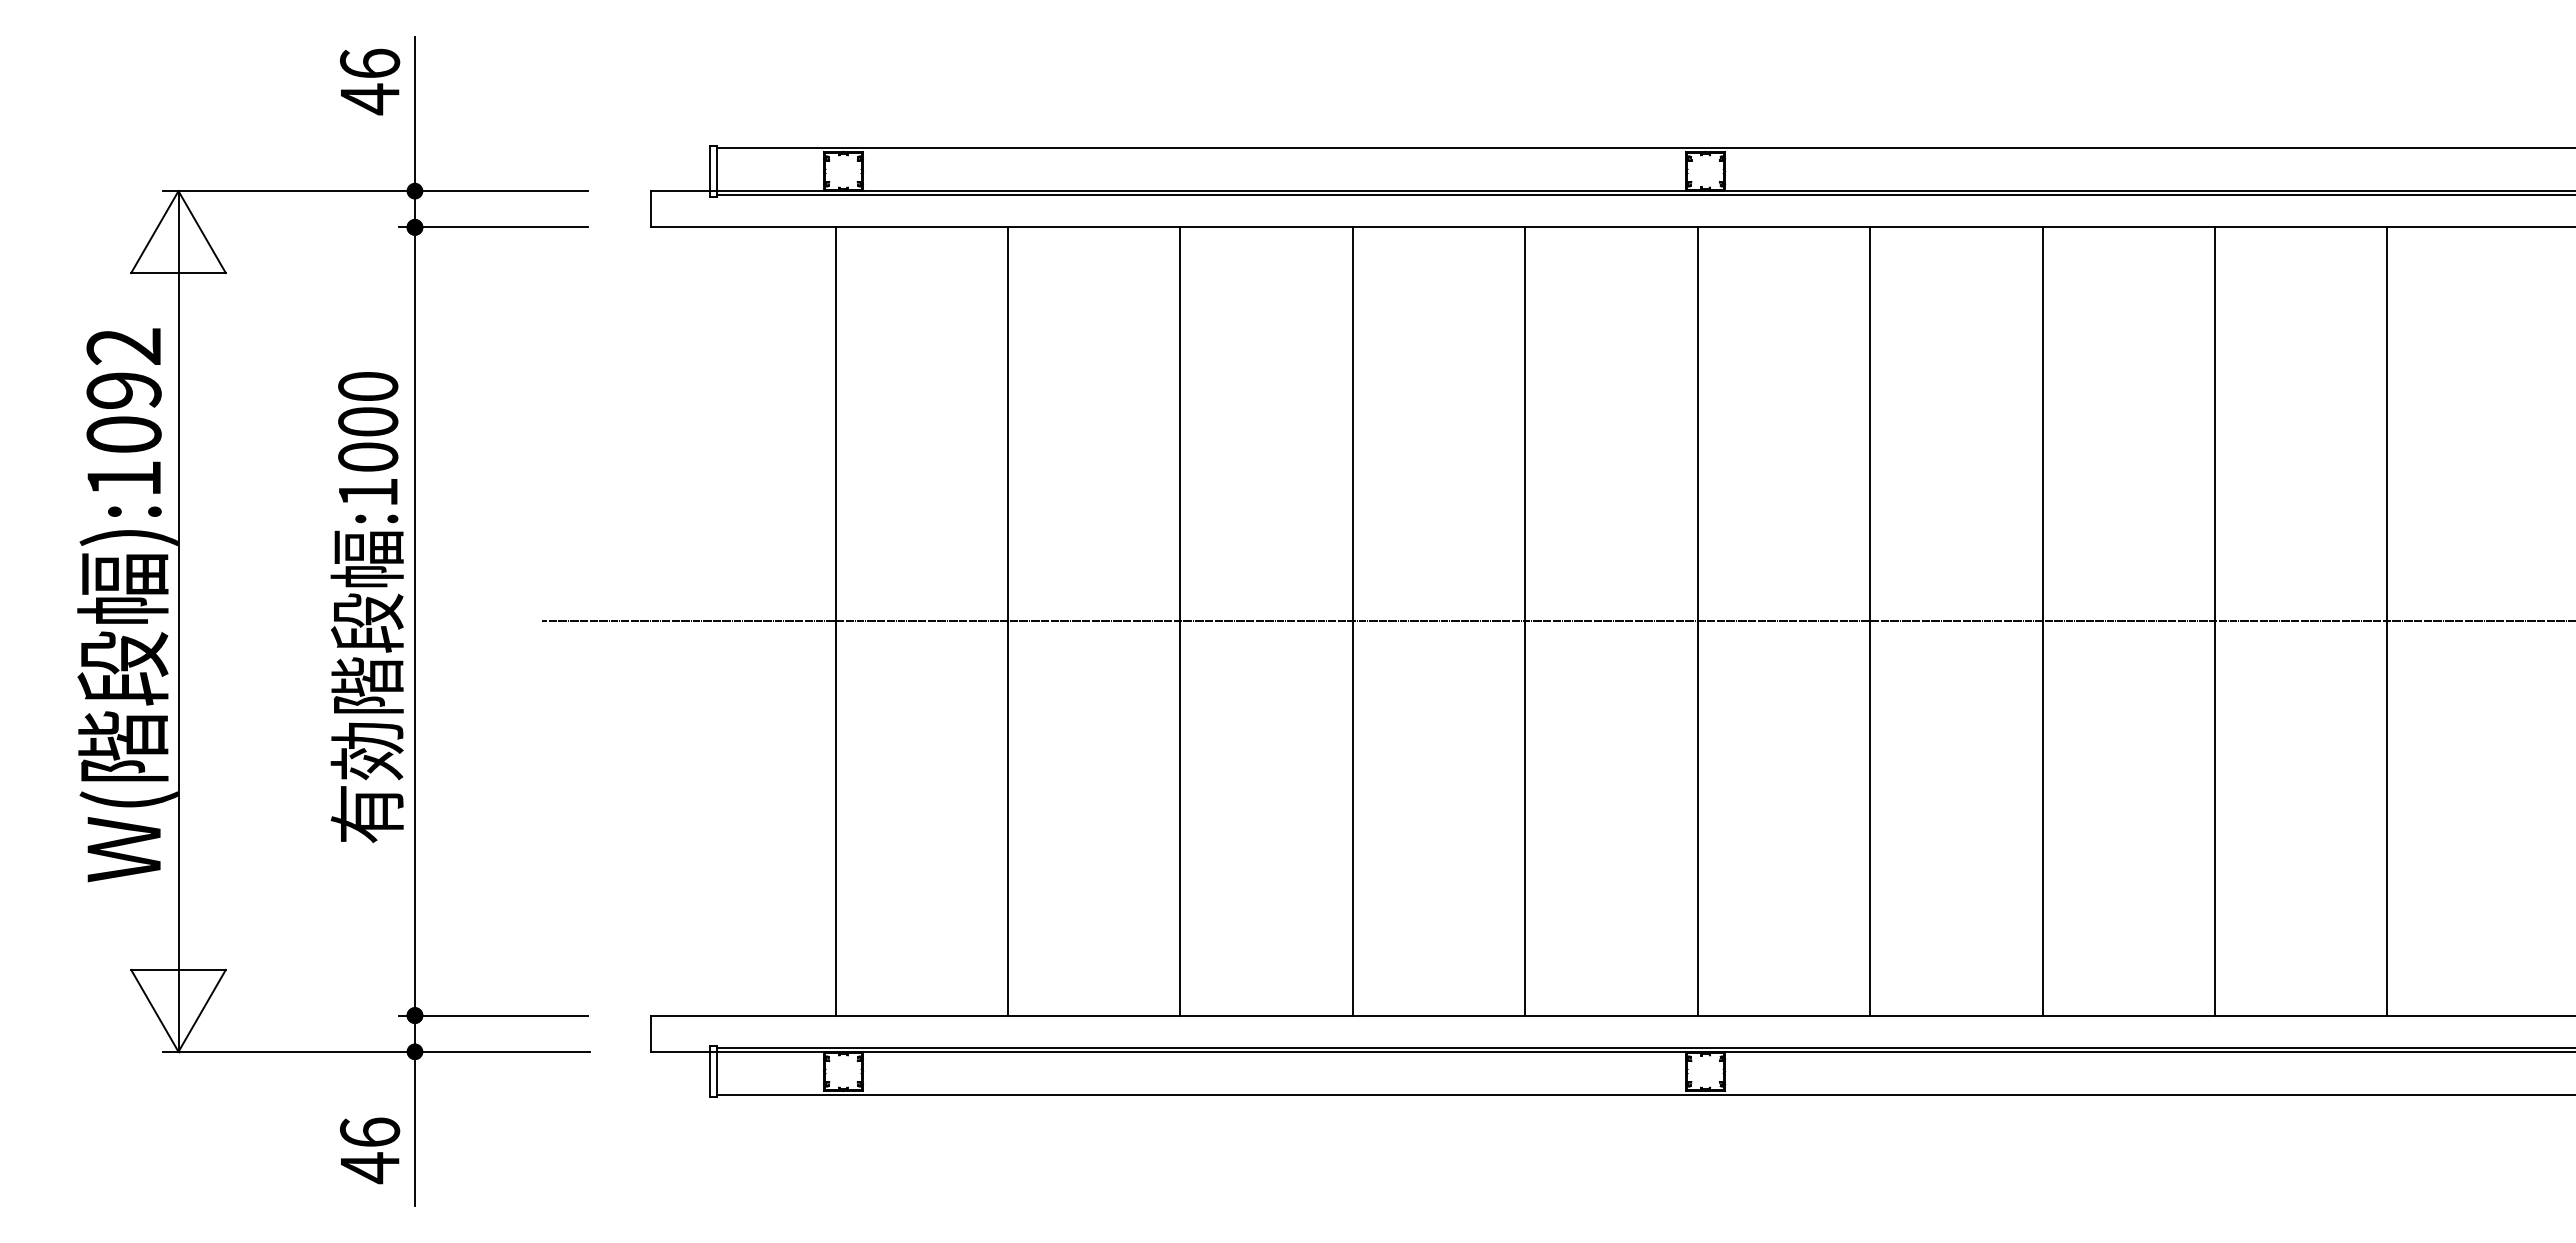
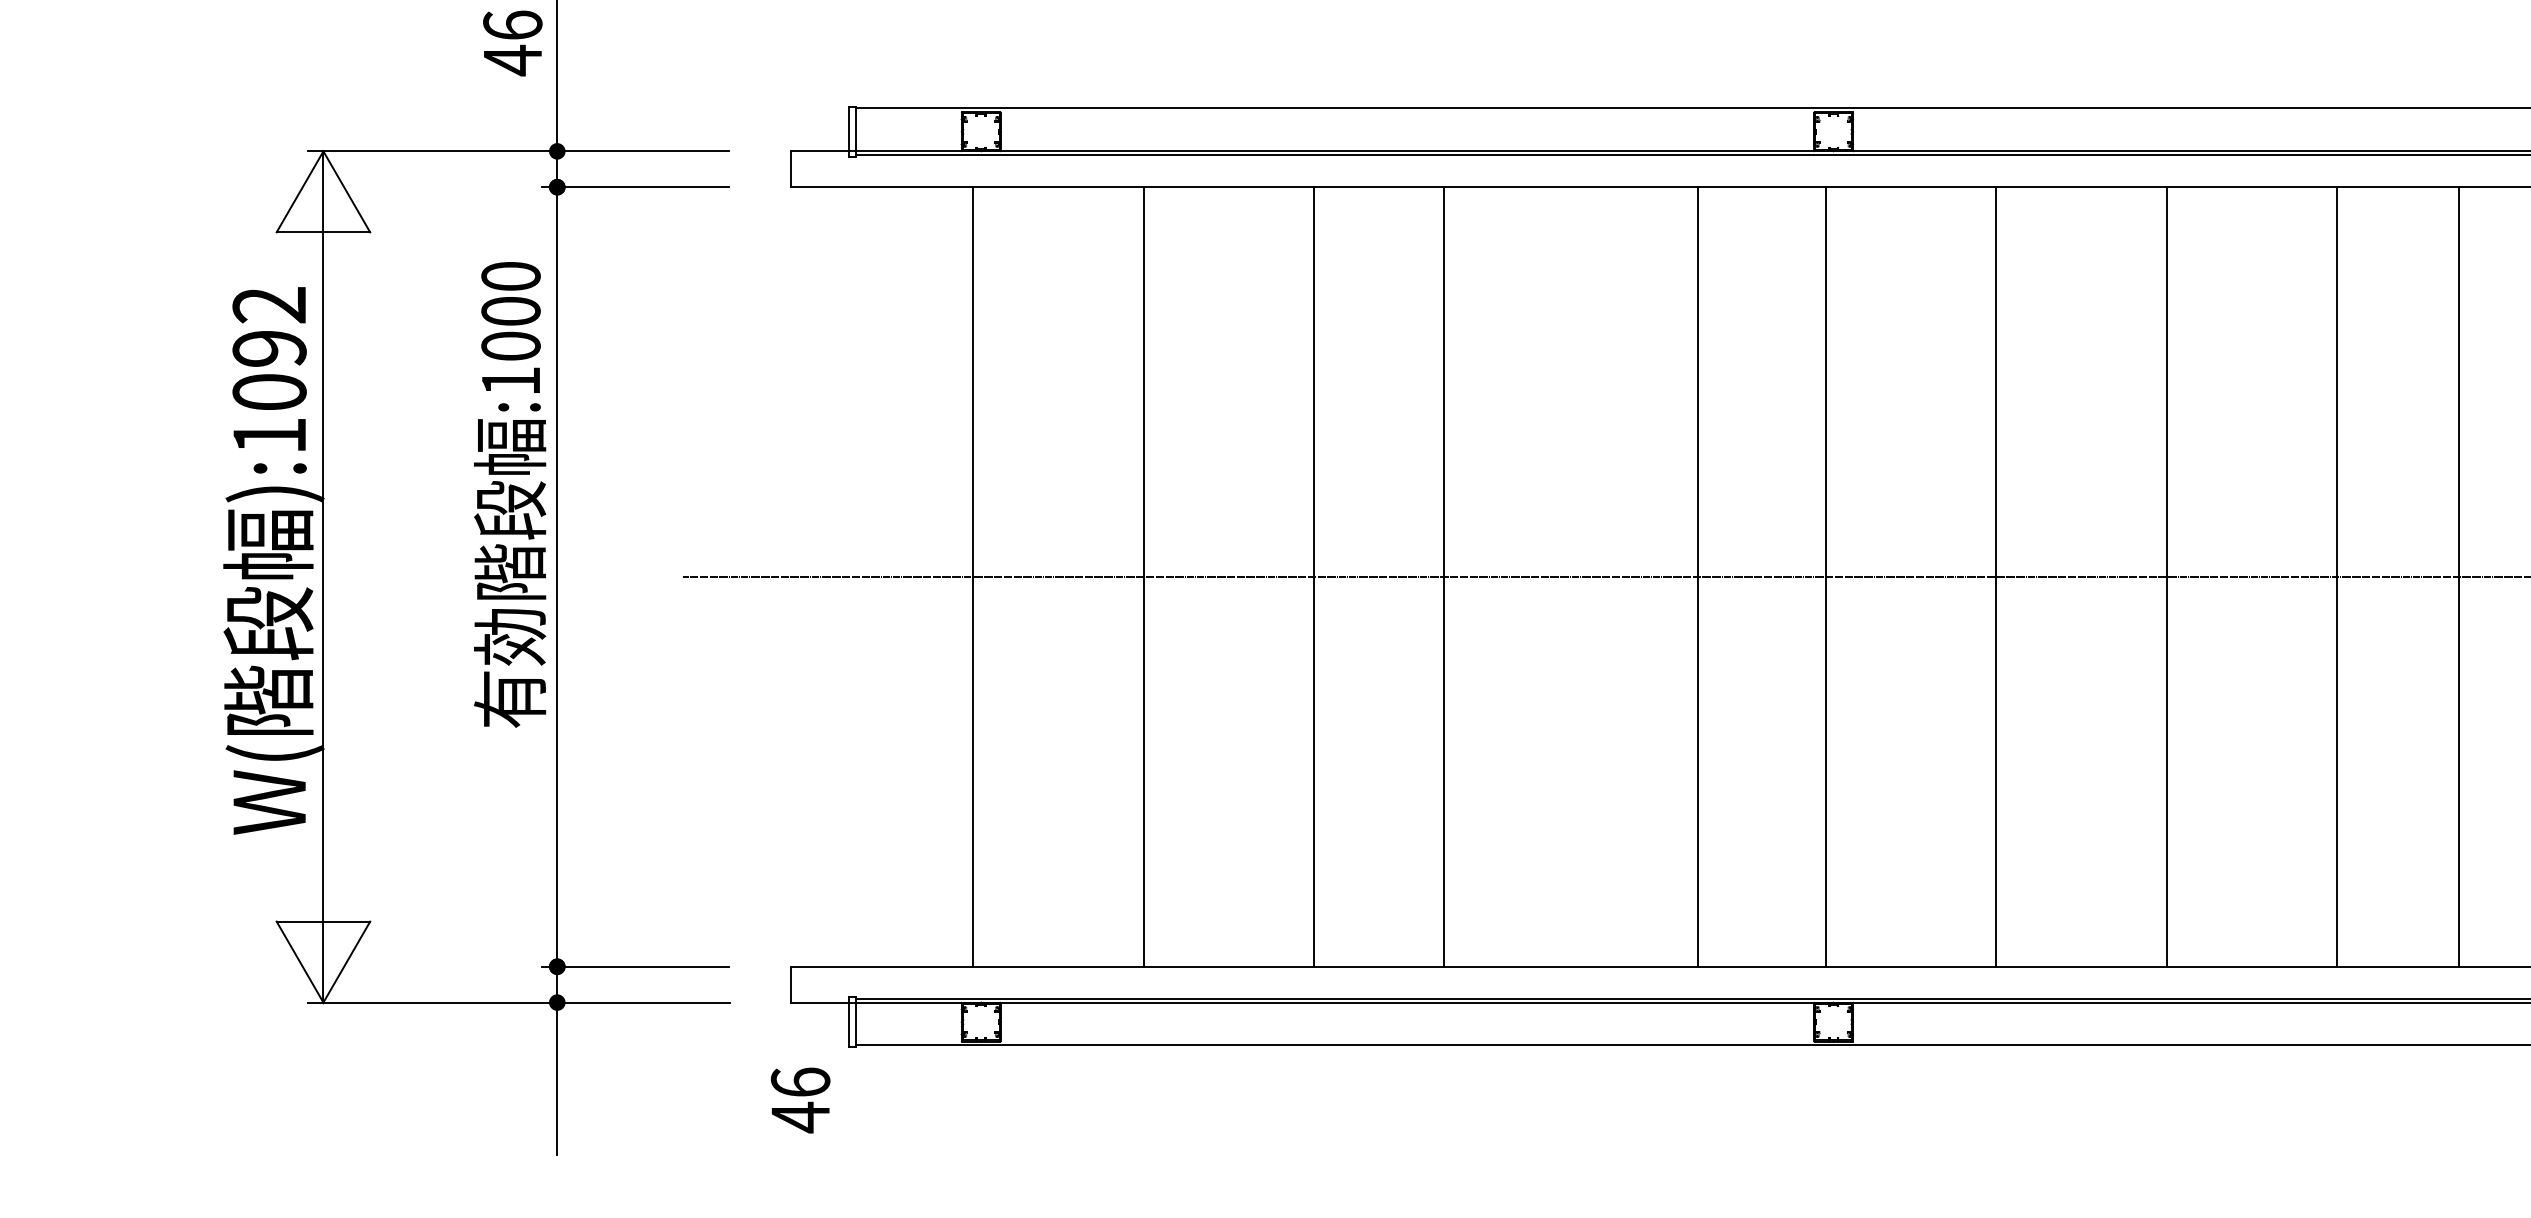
text: (366, 607) -> (509, 494), moved
line: (1352, 621) -> (1443, 576), moved
line: (1525, 621) -> (1698, 576), moved
line: (2387, 621) -> (2458, 576), moved
text: (370, 1150) -> (801, 1100), moved

